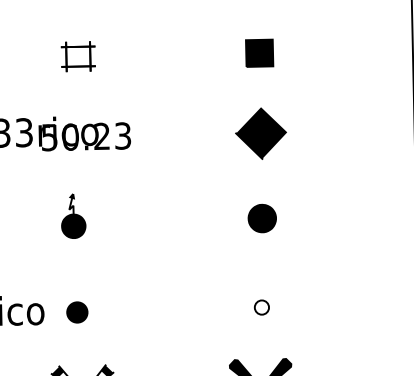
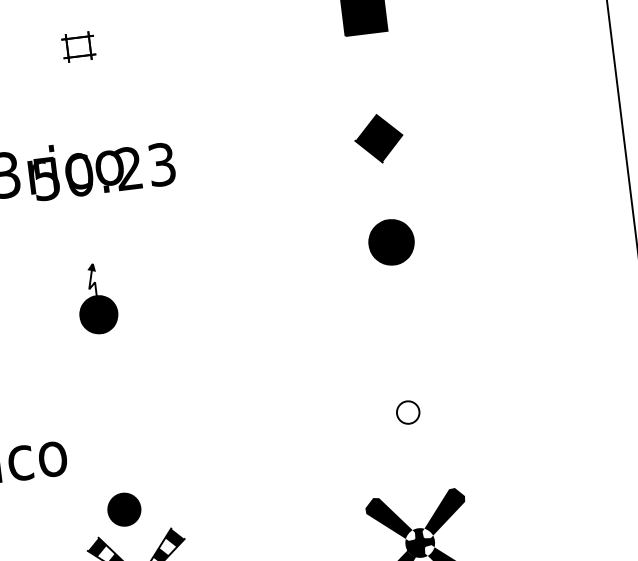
part: (77, 56) -> (77, 46), size x0.6
part: (260, 133) -> (378, 138), size x0.6
part: (261, 218) -> (390, 242), moved
part: (77, 312) -> (124, 509), moved

